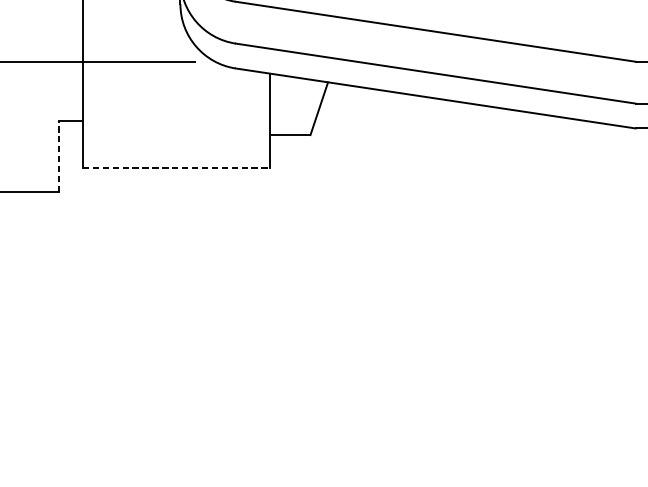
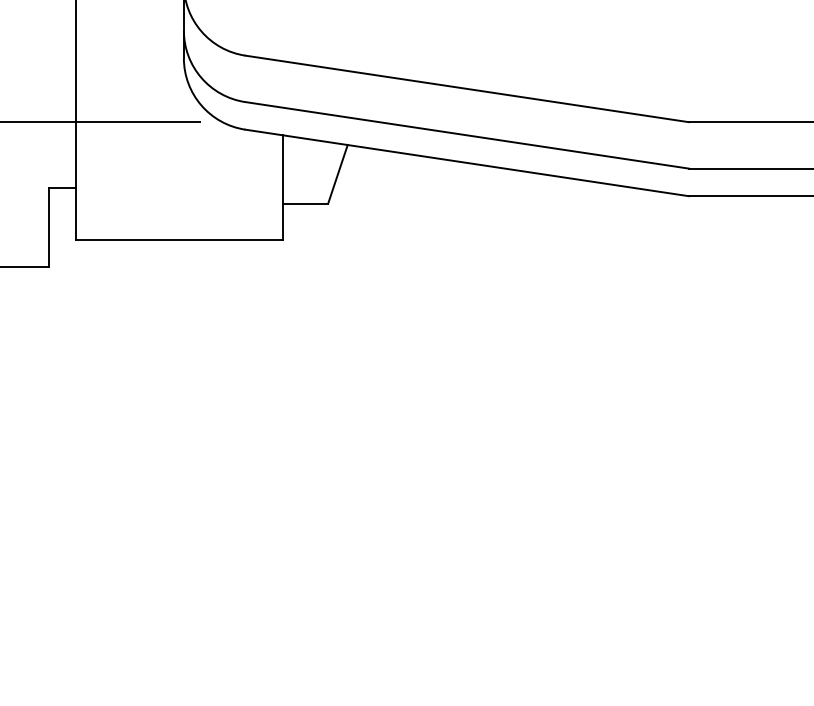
line: (58, 156) -> (48, 227), dashed -> solid
line: (176, 167) -> (179, 239), dashed -> solid

